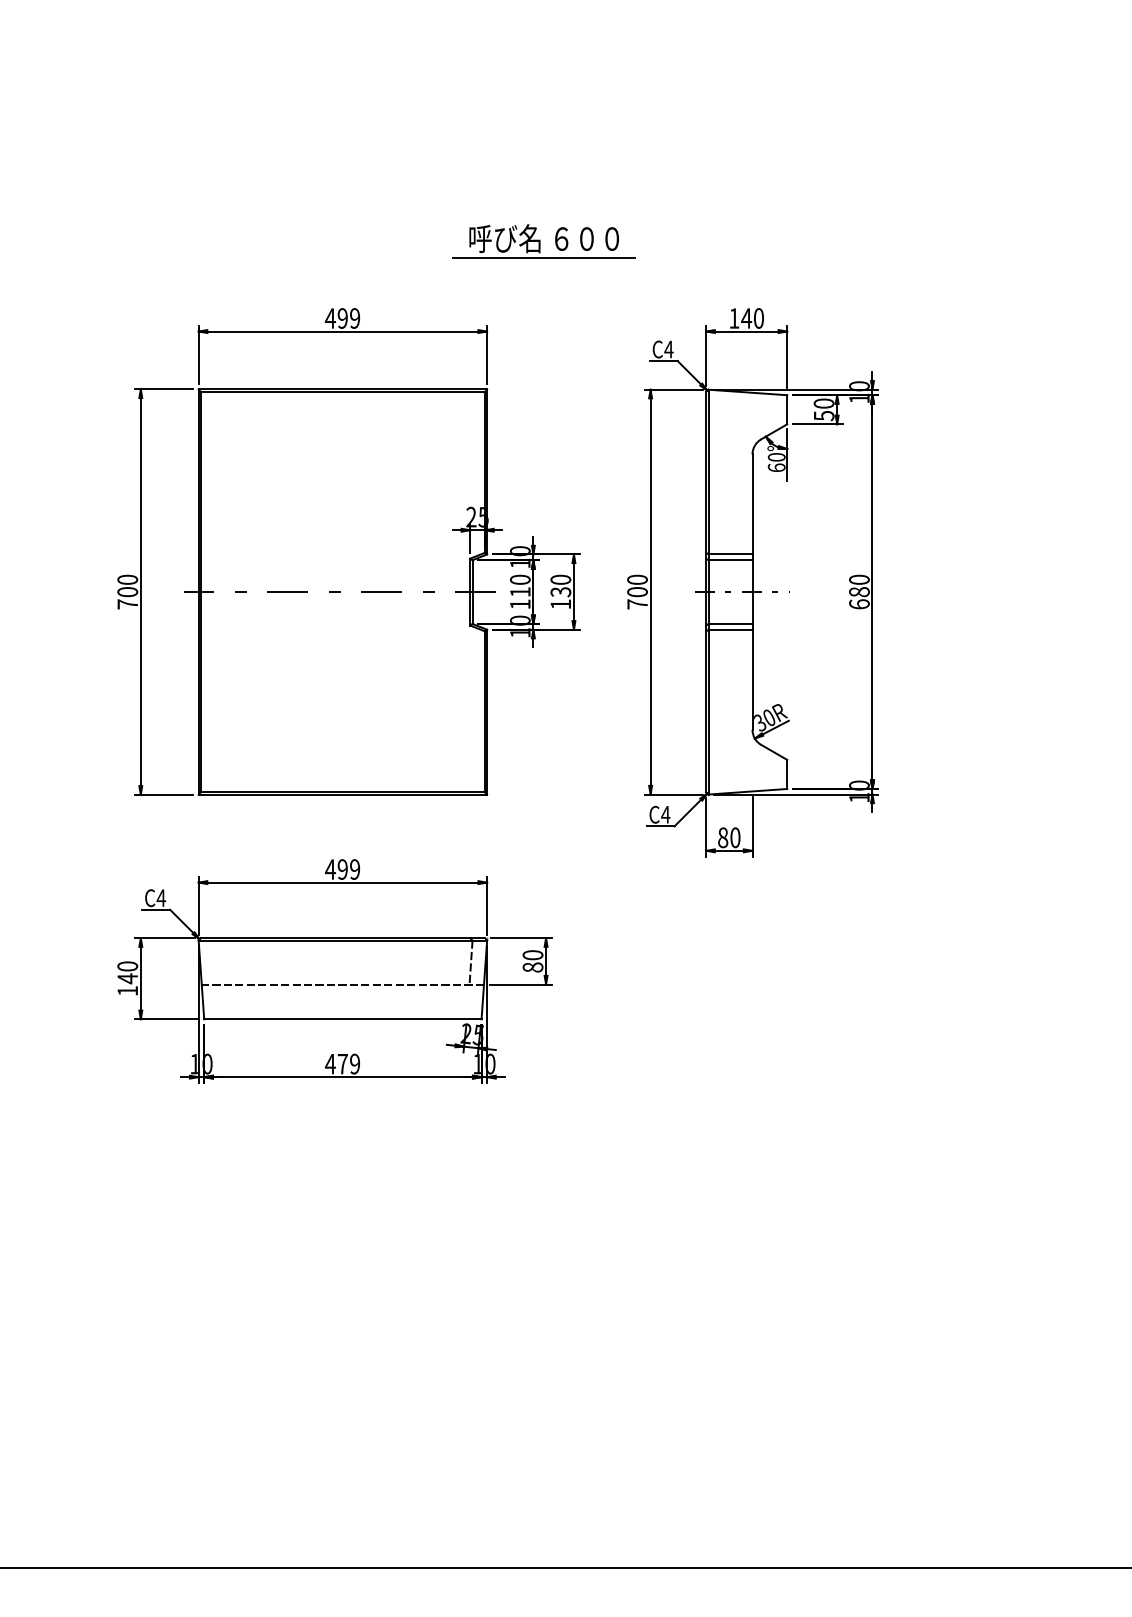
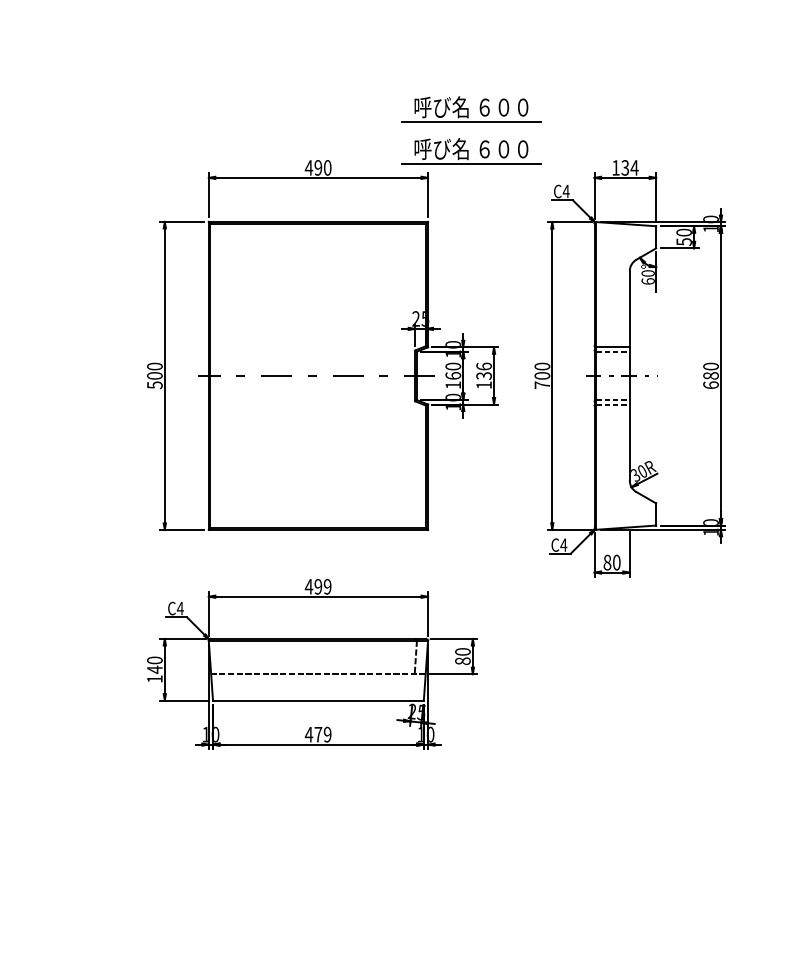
part: (543, 296) -> (470, 151), added
text: (355, 318) -> (328, 167), 499 -> 490
text: (752, 318) -> (629, 167), 140 -> 134
line: (730, 560) -> (613, 351), solid -> dashed
text: (560, 579) -> (483, 366), 130 -> 136
text: (520, 591) -> (453, 375), 110 -> 160
text: (127, 604) -> (154, 385), 700 -> 500
line: (730, 623) -> (613, 399), solid -> dashed
line: (730, 629) -> (613, 404), solid -> dashed

